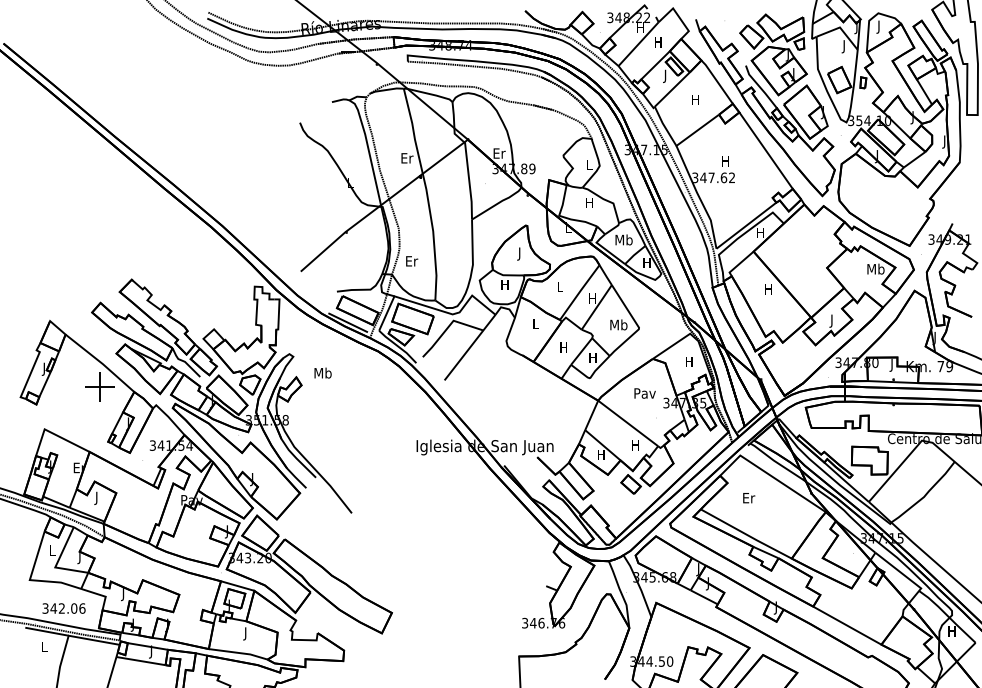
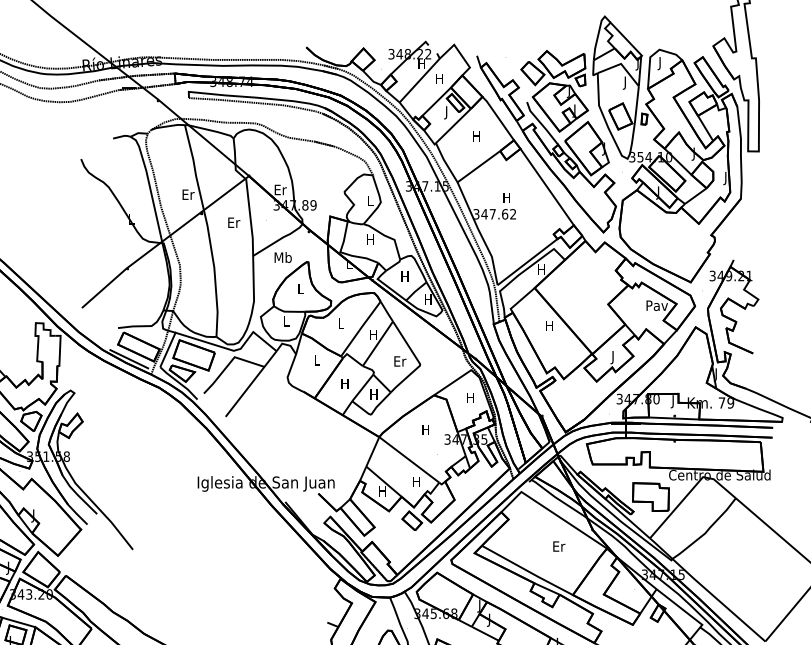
text: (623, 239) -> (404, 275), Mb -> H
text: (519, 253) -> (300, 289), J -> L
text: (412, 261) -> (234, 222), moved
text: (875, 268) -> (656, 304), Mb -> Pav
text: (504, 284) -> (285, 320), H -> L
text: (618, 324) -> (399, 360), Mb -> Er
text: (322, 372) -> (282, 256), moved
text: (644, 393) -> (425, 429), Pav -> H
text: (749, 498) -> (559, 546), moved

